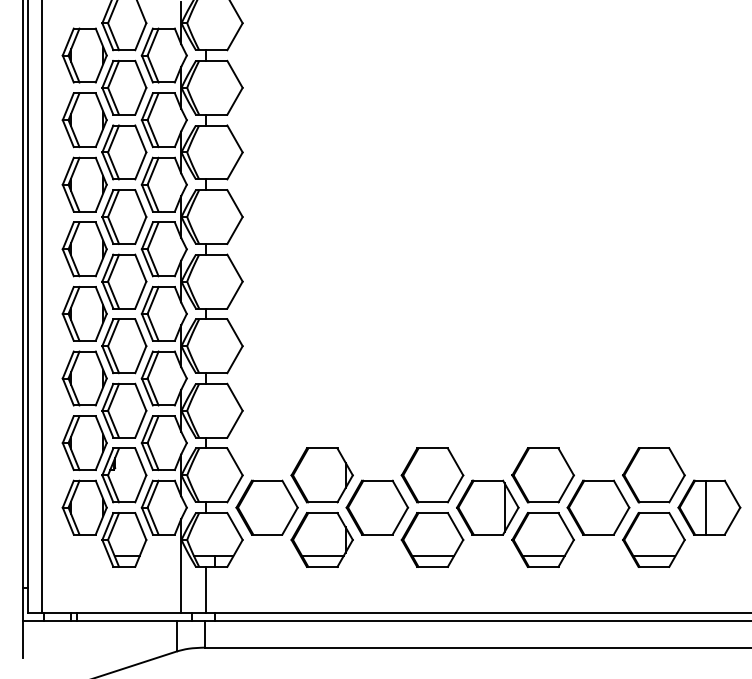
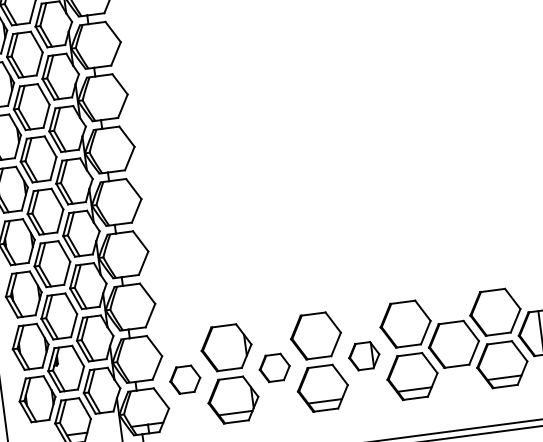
part: (266, 507) -> (184, 379), size x0.6
part: (377, 507) -> (274, 367), size x0.6
part: (487, 507) -> (363, 356), size x0.6

